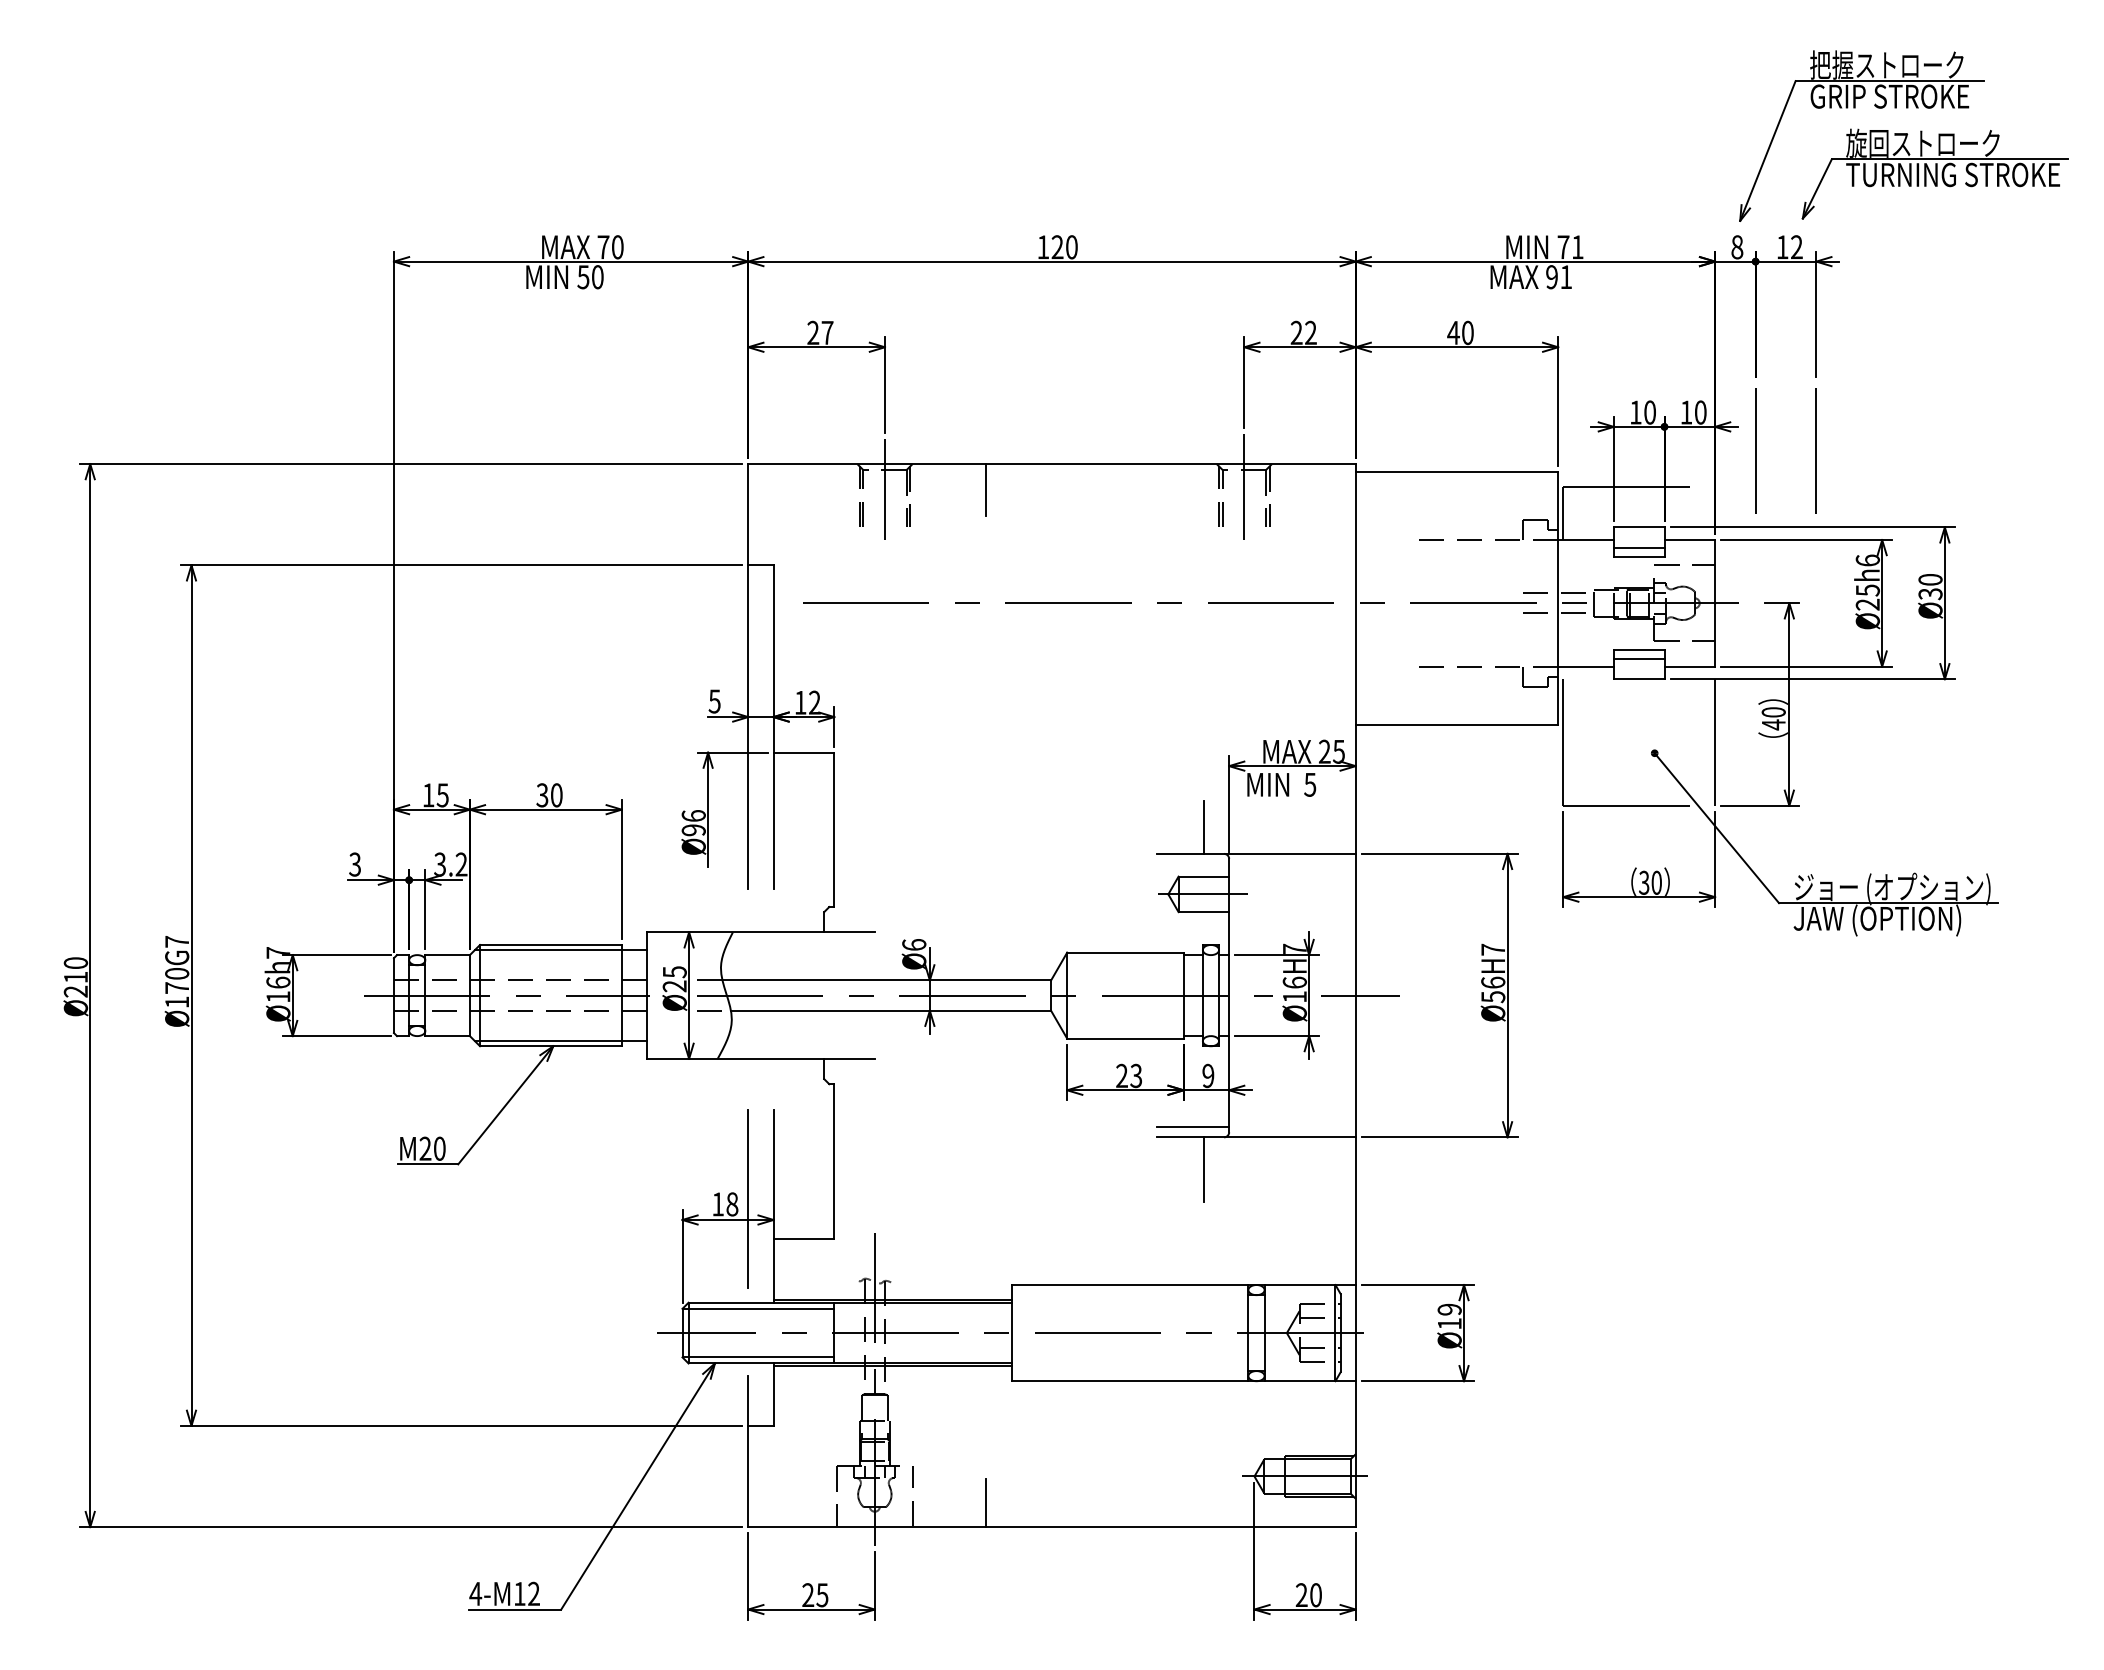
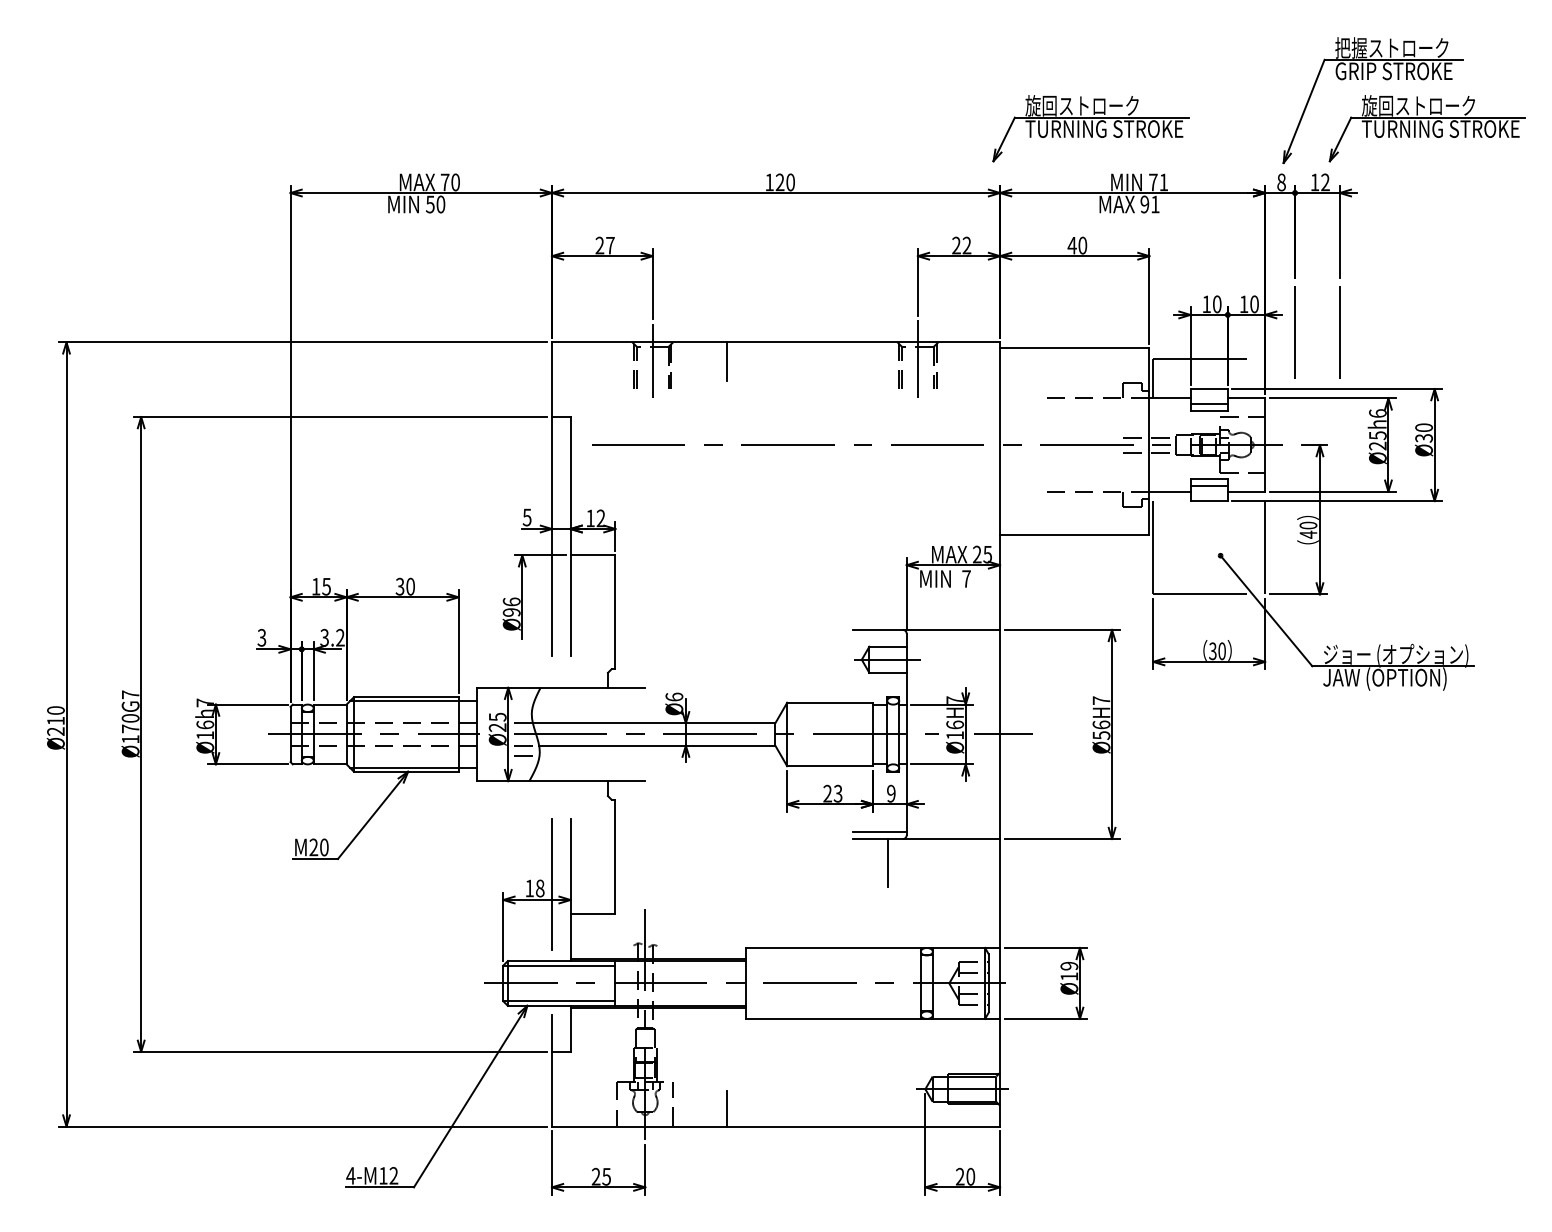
part: (1478, 173) -> (1090, 128), added
text: (1310, 784) -> (966, 578), 5 -> 7
line: (1203, 827) -> (887, 610), removed
line: (709, 1024) -> (523, 755), added

